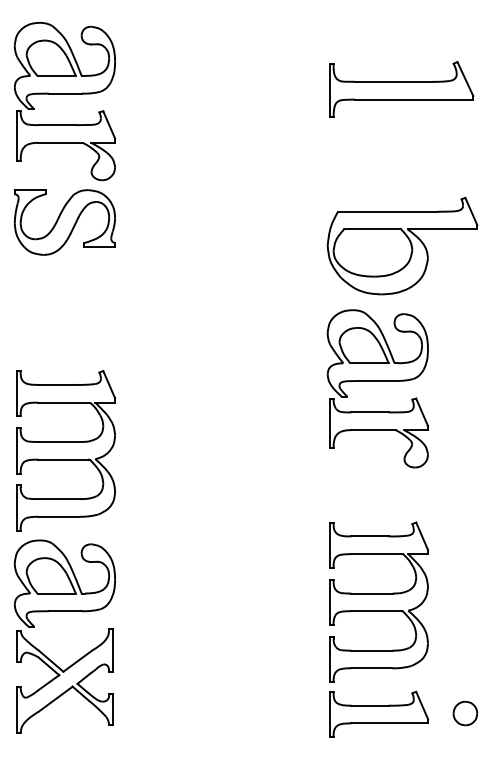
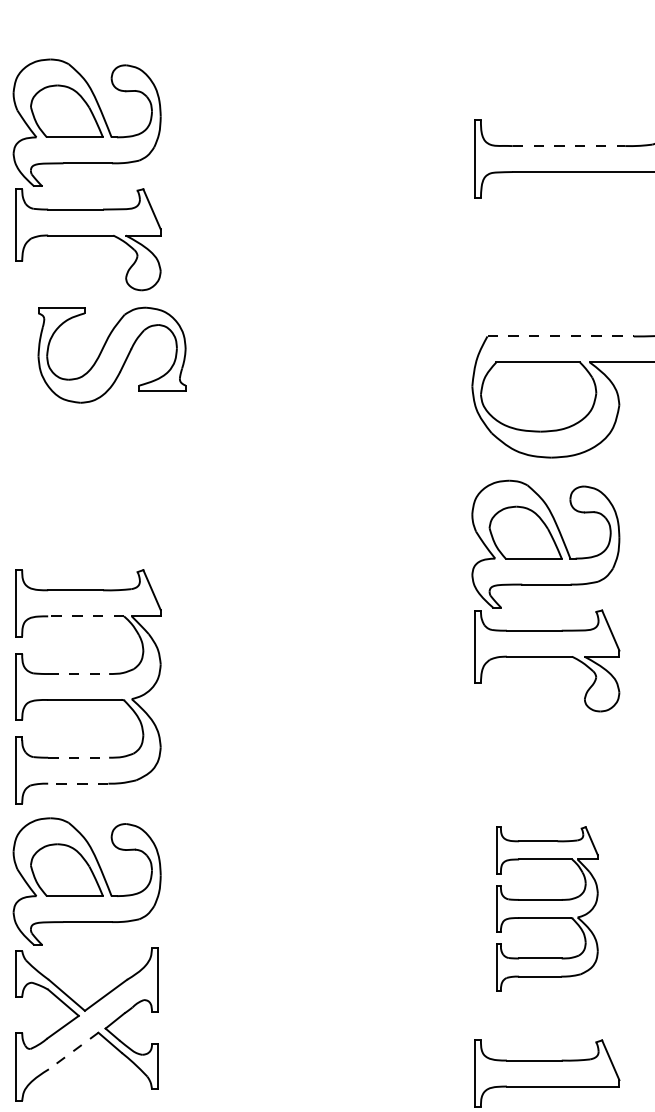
line: (394, 81) -> (570, 145), solid -> dashed
line: (387, 211) -> (560, 336), solid -> dashed
part: (64, 222) -> (111, 355), moved
line: (64, 402) -> (86, 616), solid -> dashed
line: (59, 441) -> (79, 673), solid -> dashed
line: (59, 499) -> (79, 758), solid -> dashed
line: (58, 516) -> (77, 783), solid -> dashed
part: (378, 601) -> (546, 907), size x0.7
line: (55, 699) -> (73, 1051), solid -> dashed

